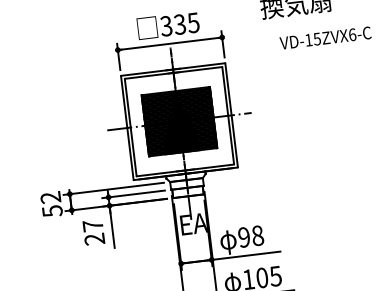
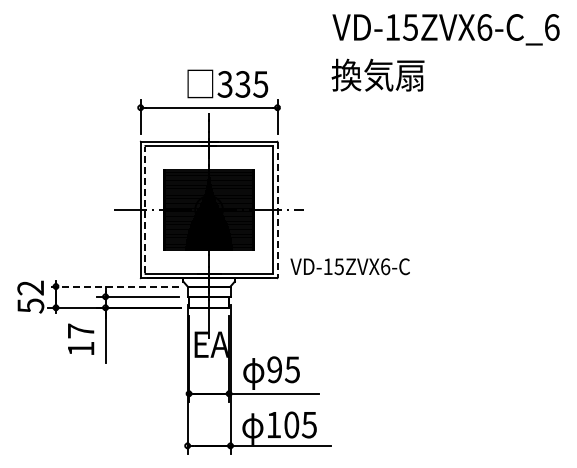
text: (168, 25) -> (227, 83), moved
text: (325, 38) -> (349, 266), moved
line: (231, 115) -> (277, 209), solid -> dashed
line: (130, 127) -> (145, 209), solid -> dashed
line: (113, 188) -> (113, 286), solid -> dashed
text: (257, 235) -> (292, 369), 98 -> 95
text: (94, 239) -> (80, 348), 27 -> 17

